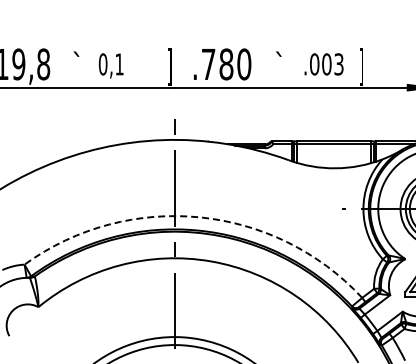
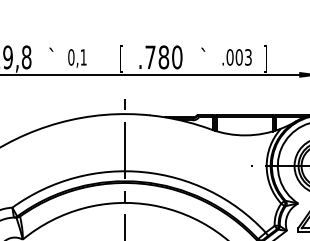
text: (169, 66) -> (121, 58), ] -> [
arc: (199, 217) -> (143, 172), dashed -> solid

